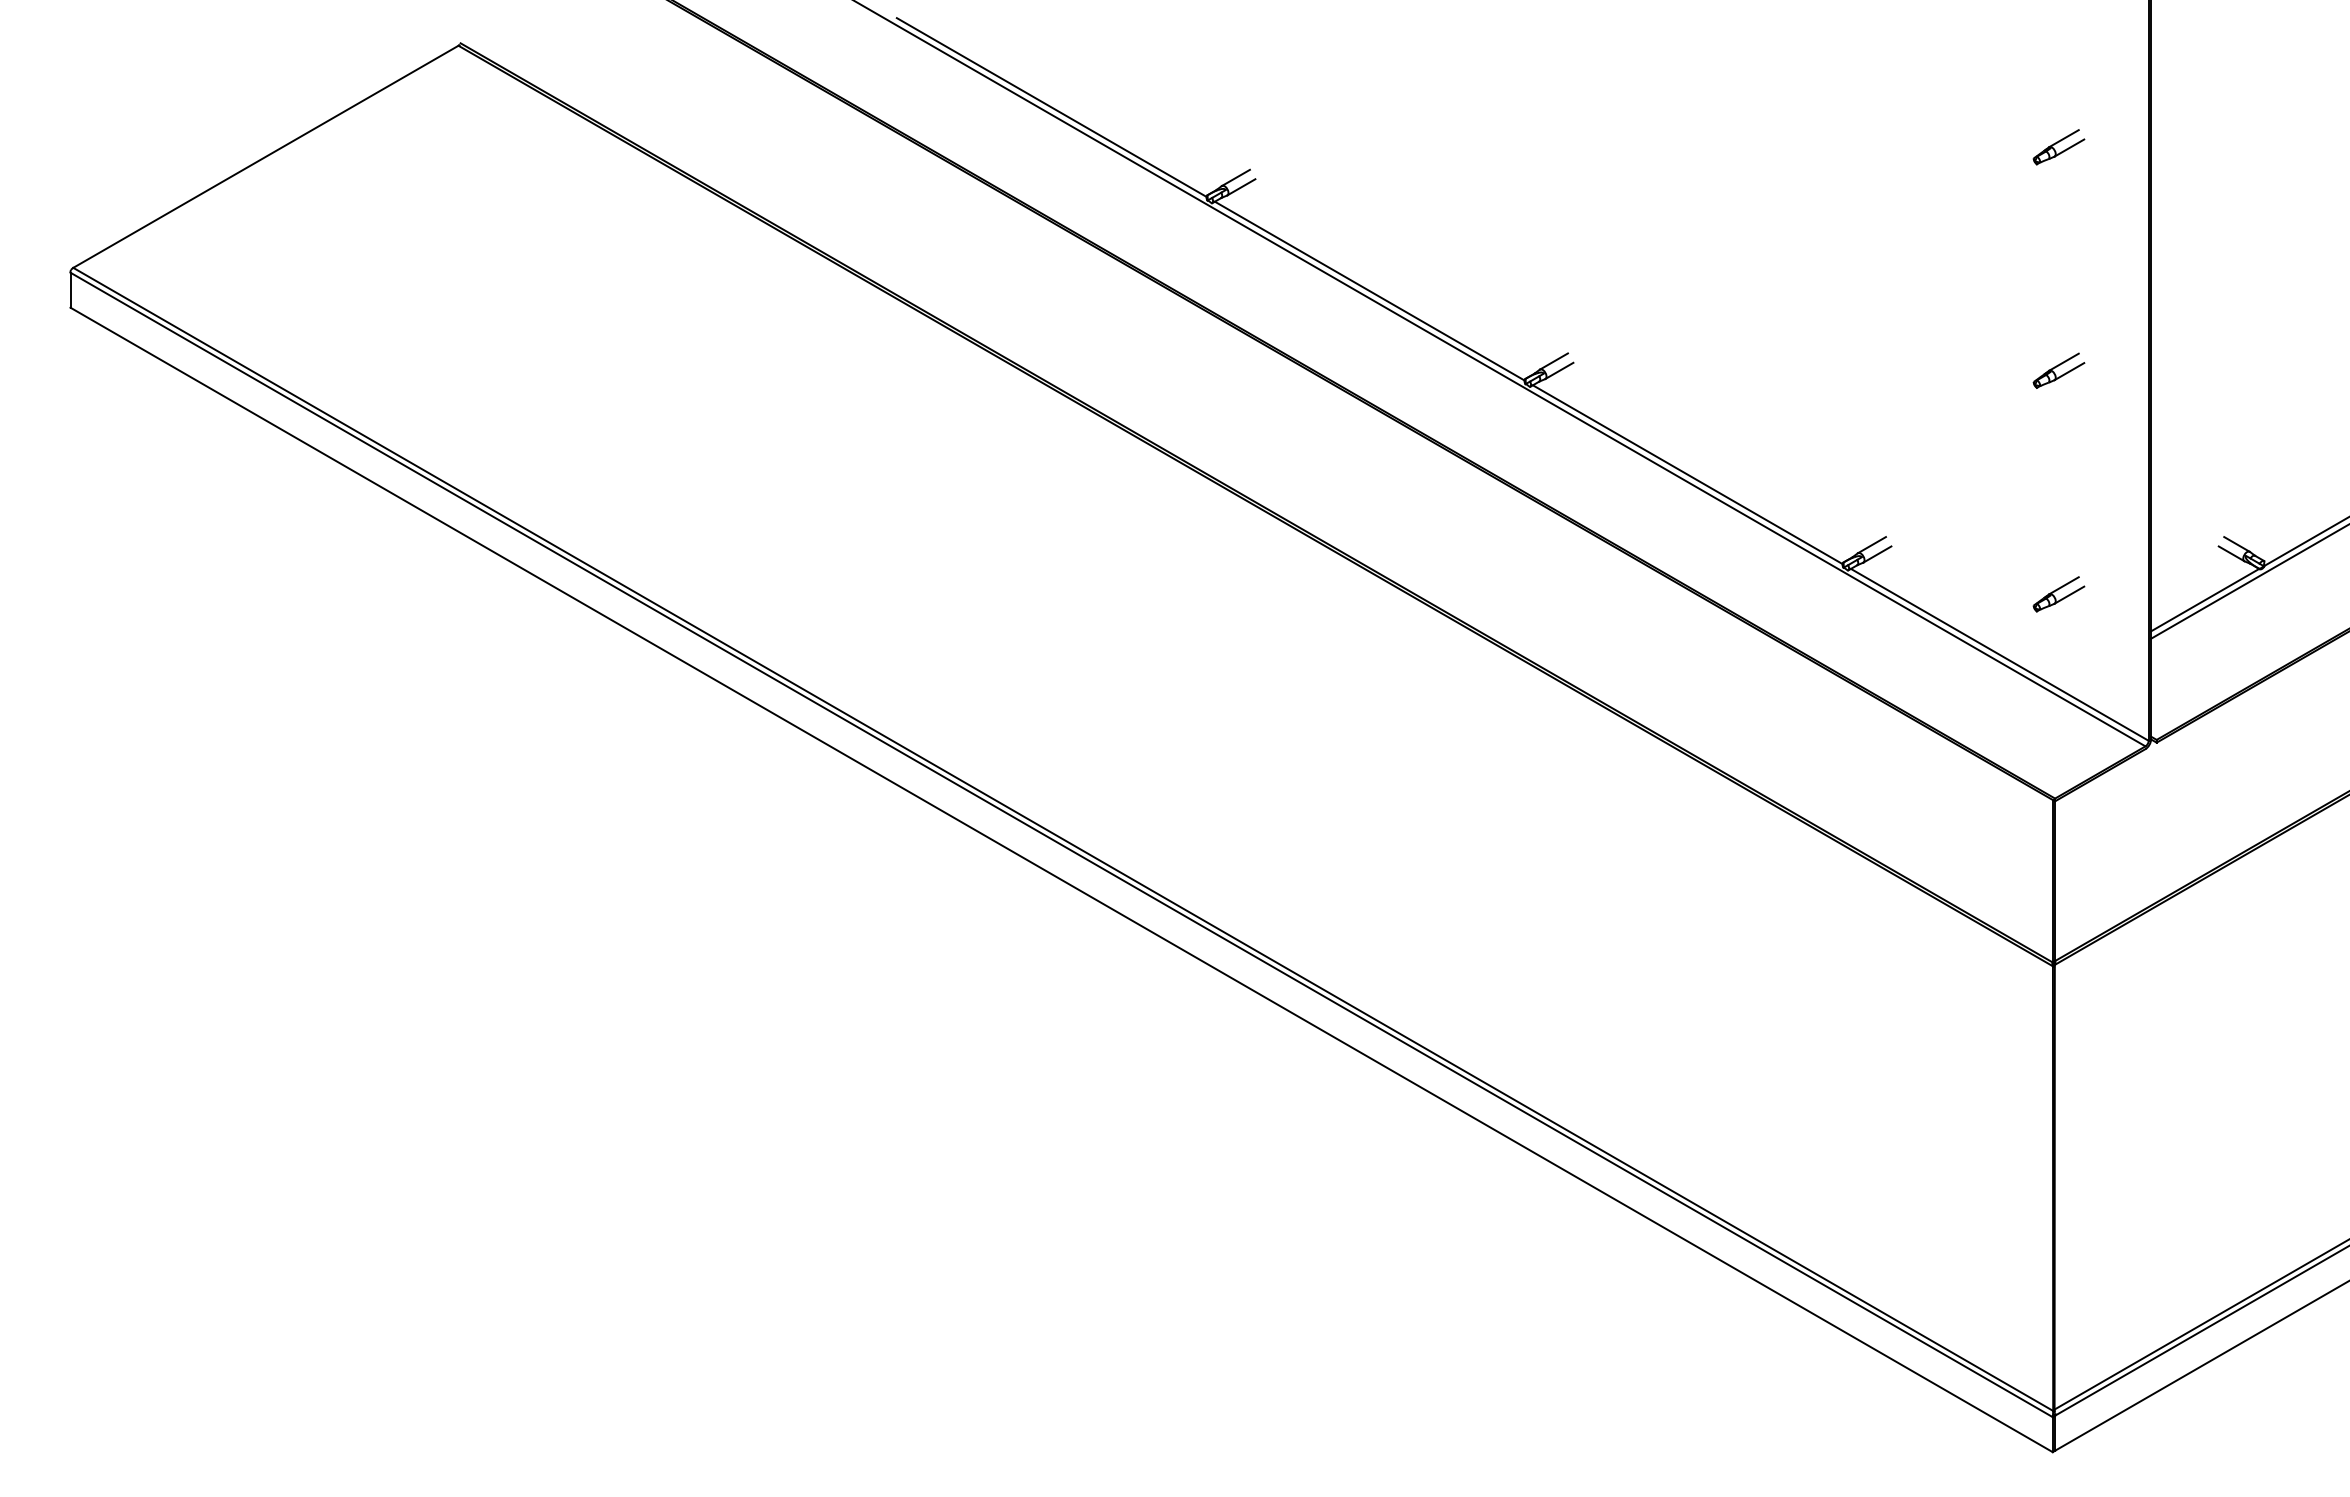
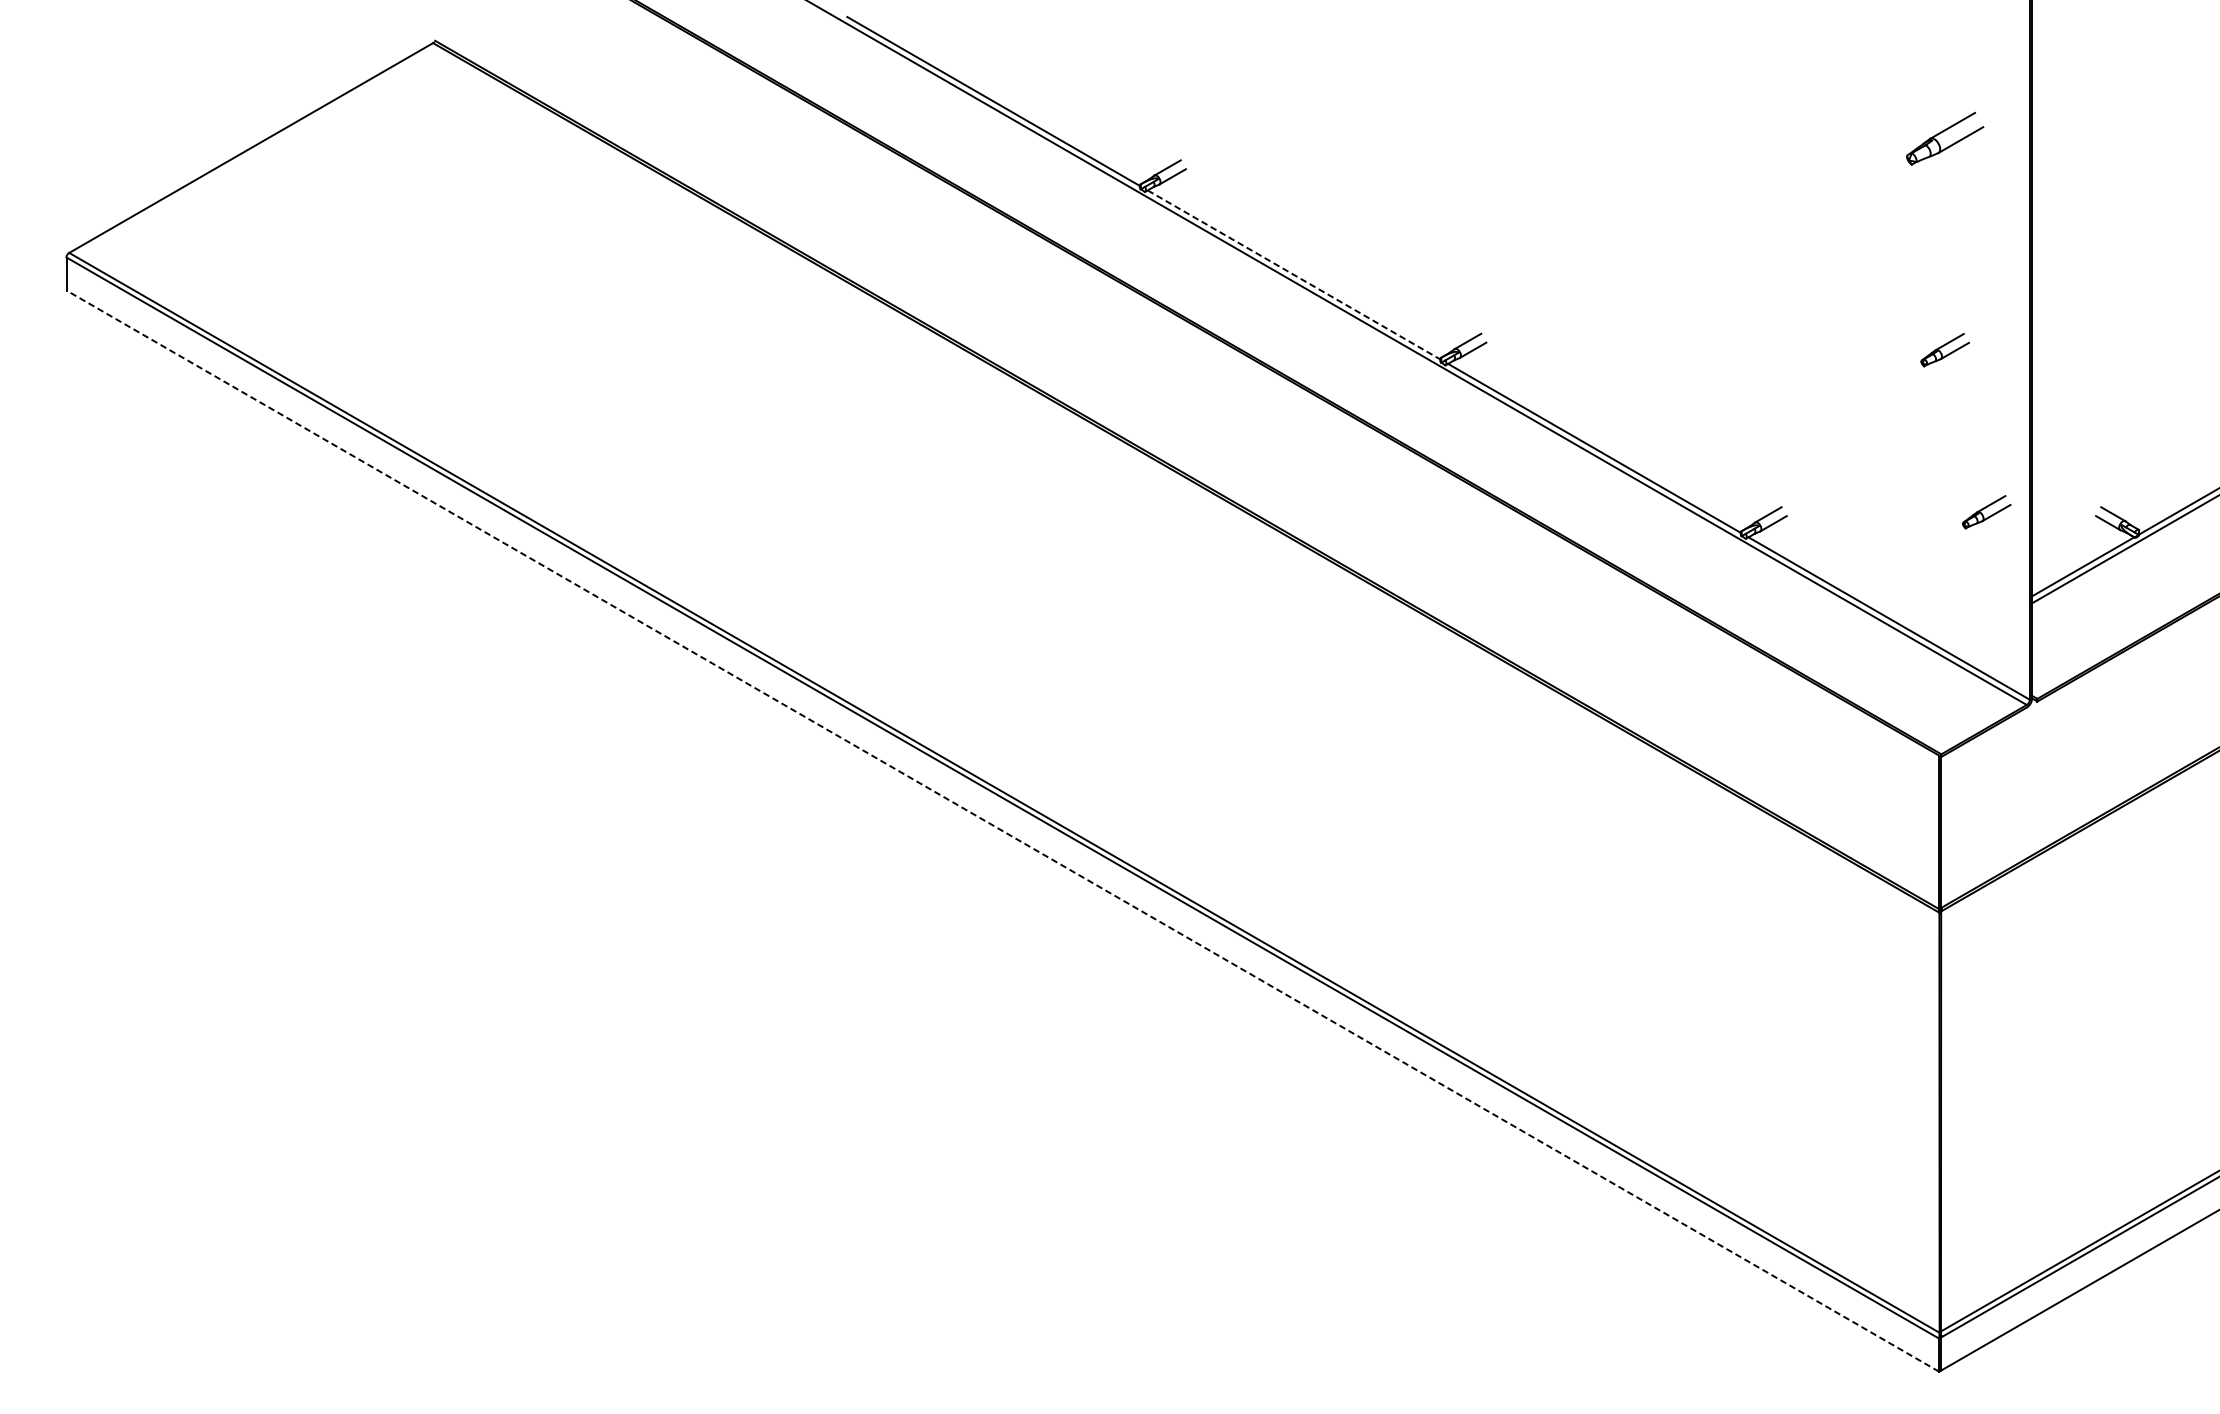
part: (2058, 147) -> (1944, 139), size x1.6
line: (1369, 291) -> (1293, 275), solid -> dashed
part: (2058, 594) -> (1986, 512), moved
line: (1061, 879) -> (1002, 830), solid -> dashed

